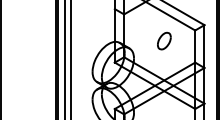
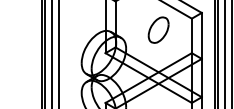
part: (164, 40) -> (158, 29), size x1.43

